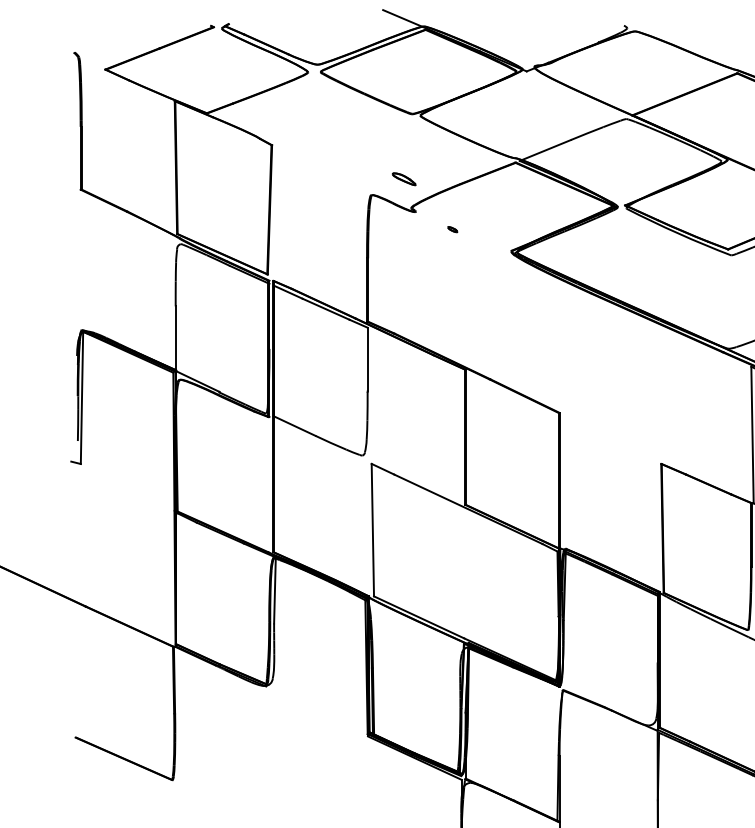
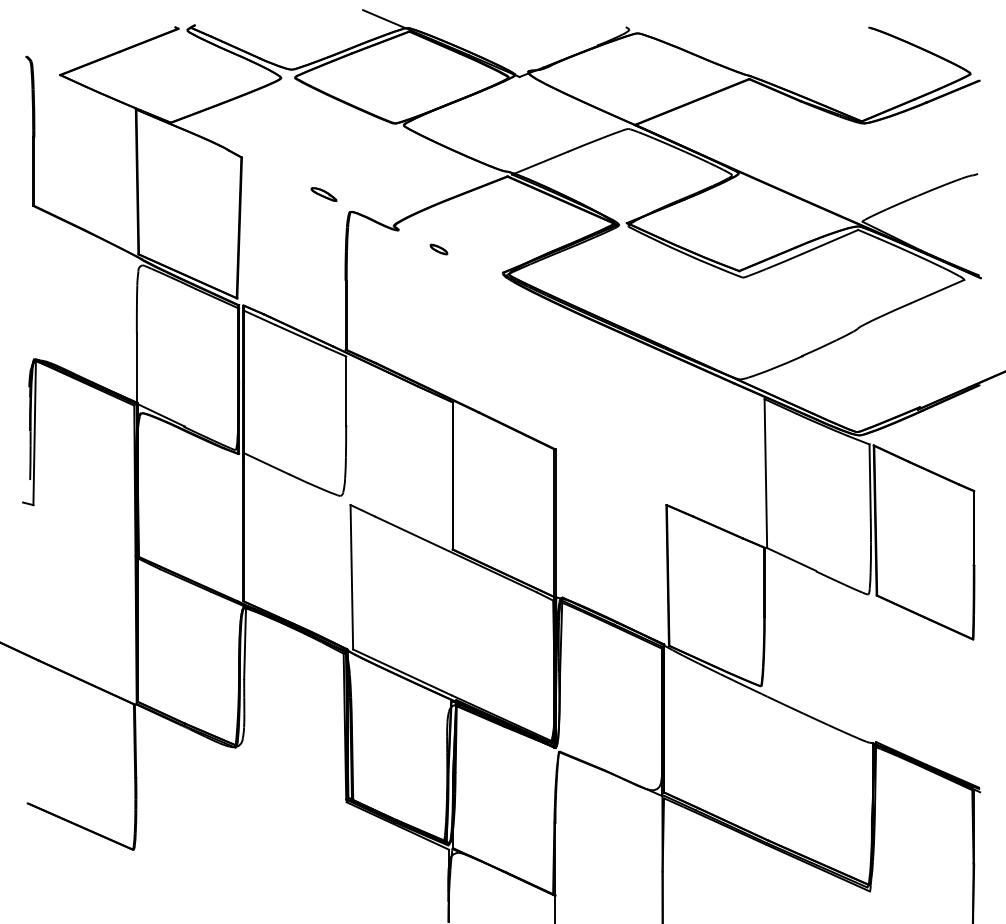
part: (403, 179) -> (323, 194), moved
part: (452, 229) -> (438, 249), size x1.67

